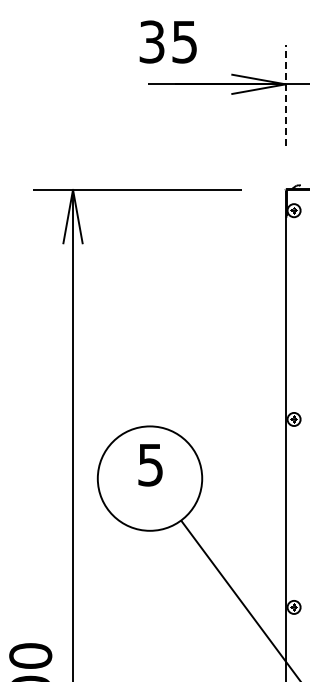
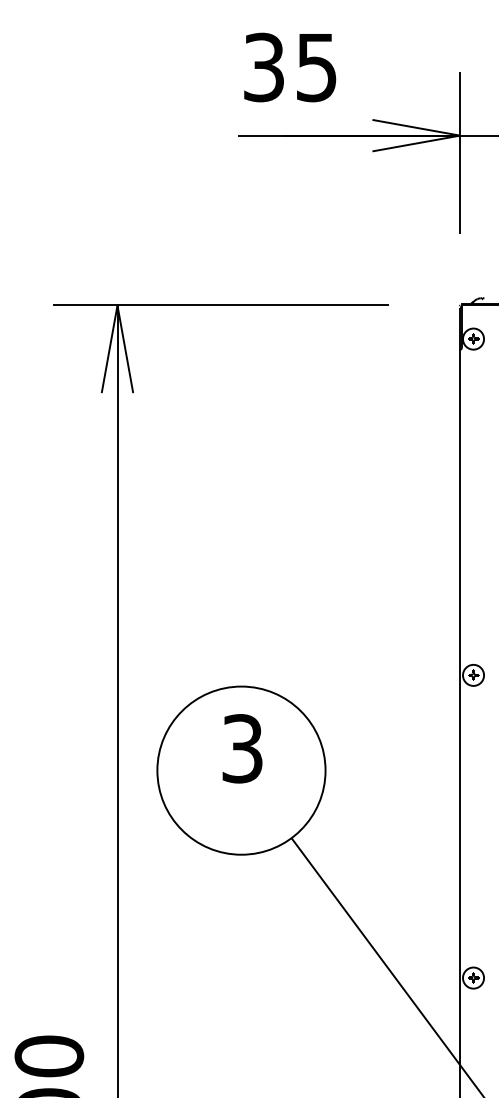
text: (167, 41) -> (288, 66), moved
line: (285, 95) -> (459, 153), dashed -> solid
text: (150, 464) -> (242, 747), 5 -> 3

